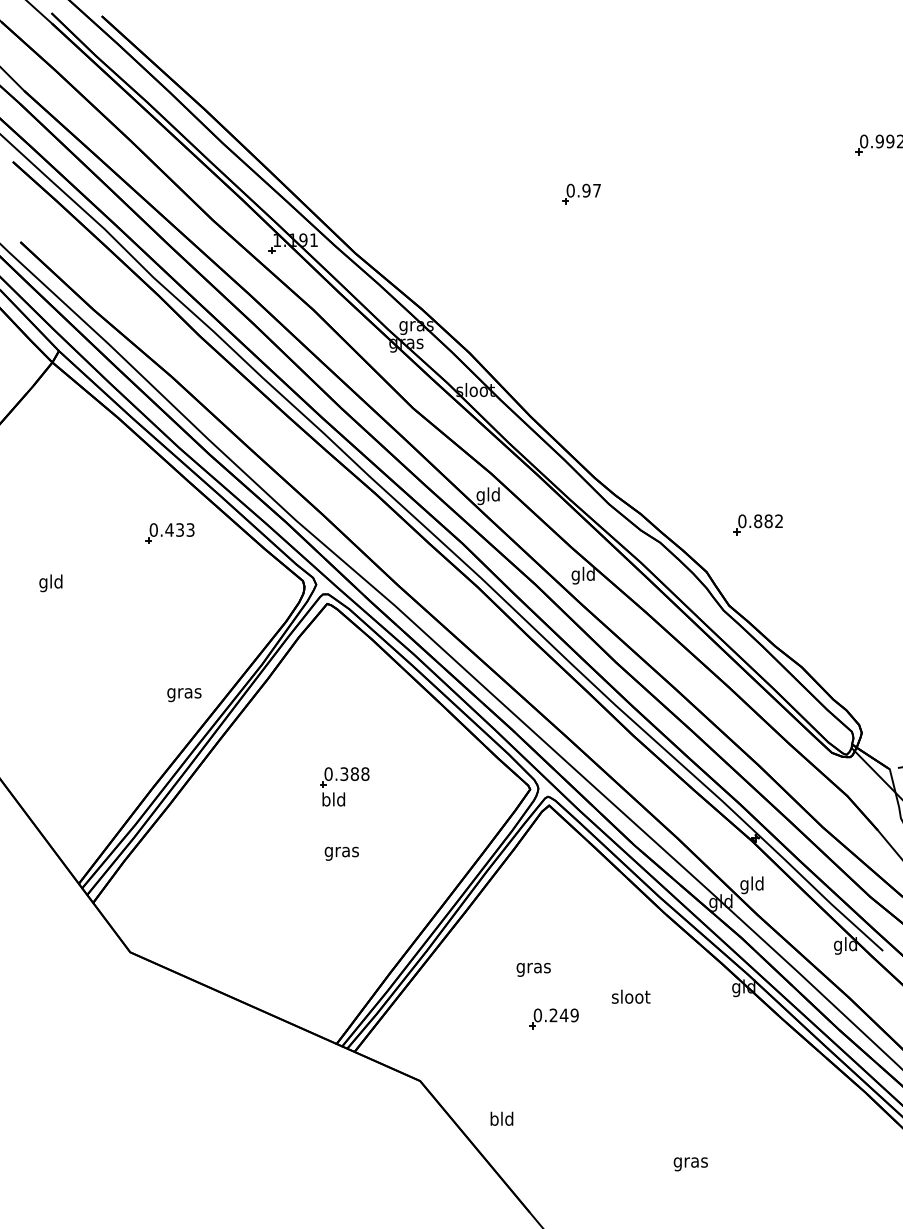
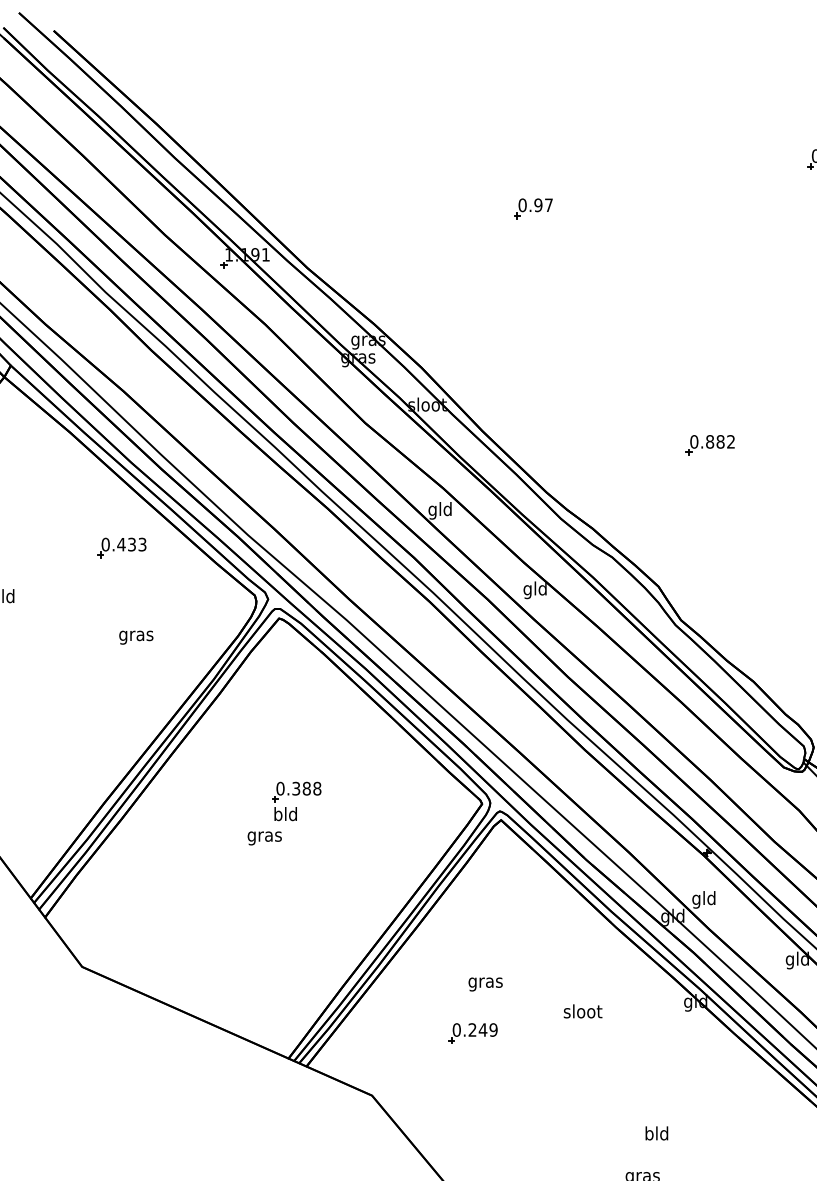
part: (757, 524) -> (709, 445), moved
text: (184, 695) -> (136, 638), moved
text: (341, 853) -> (264, 838), moved
part: (553, 1018) -> (472, 1033), moved
text: (501, 1118) -> (656, 1133), moved

